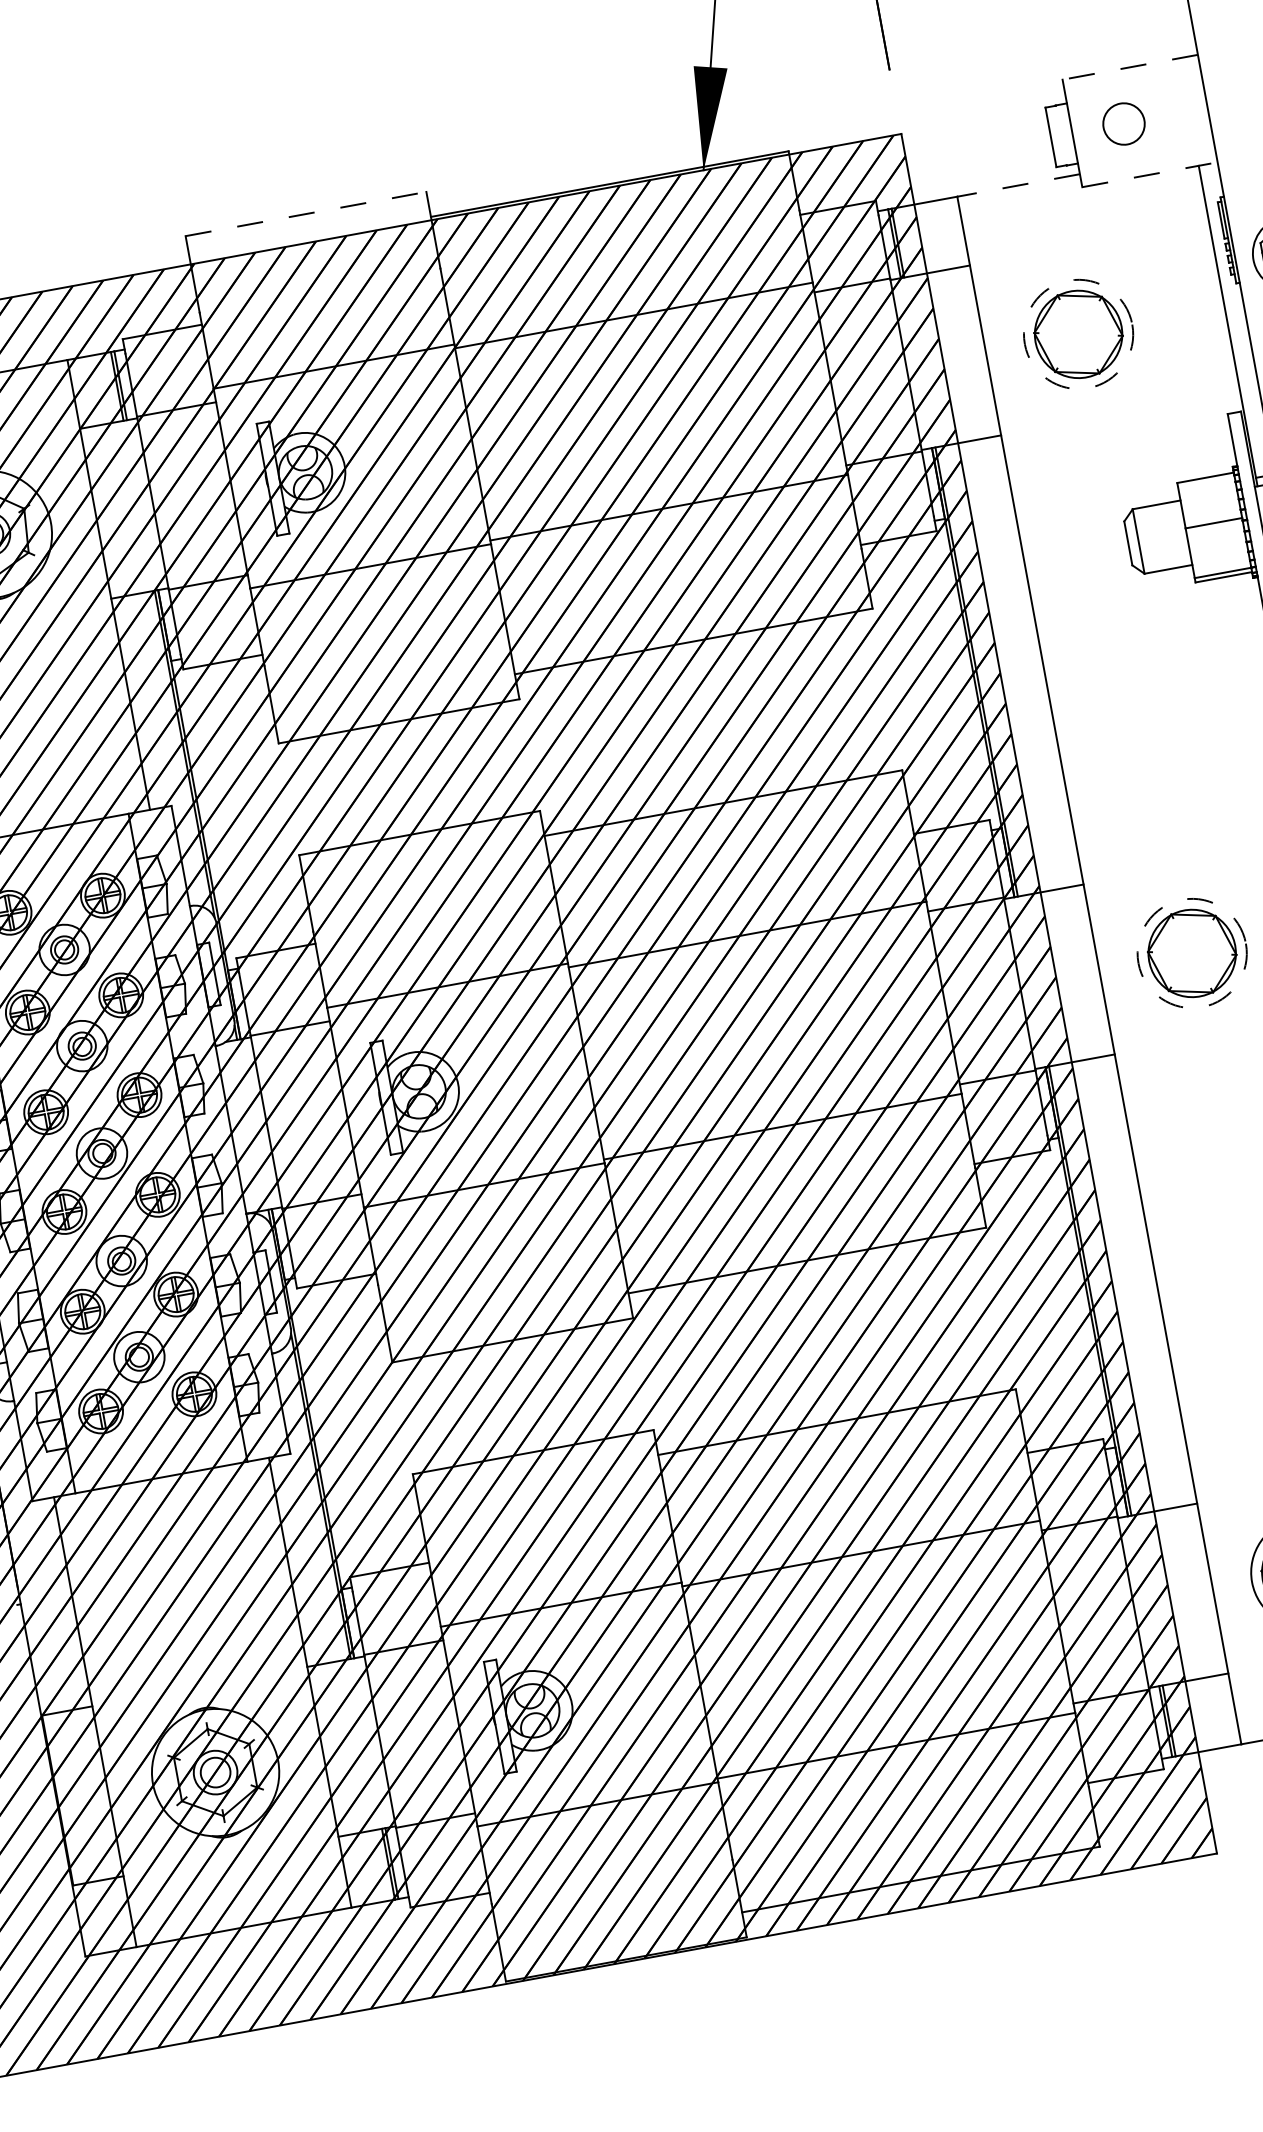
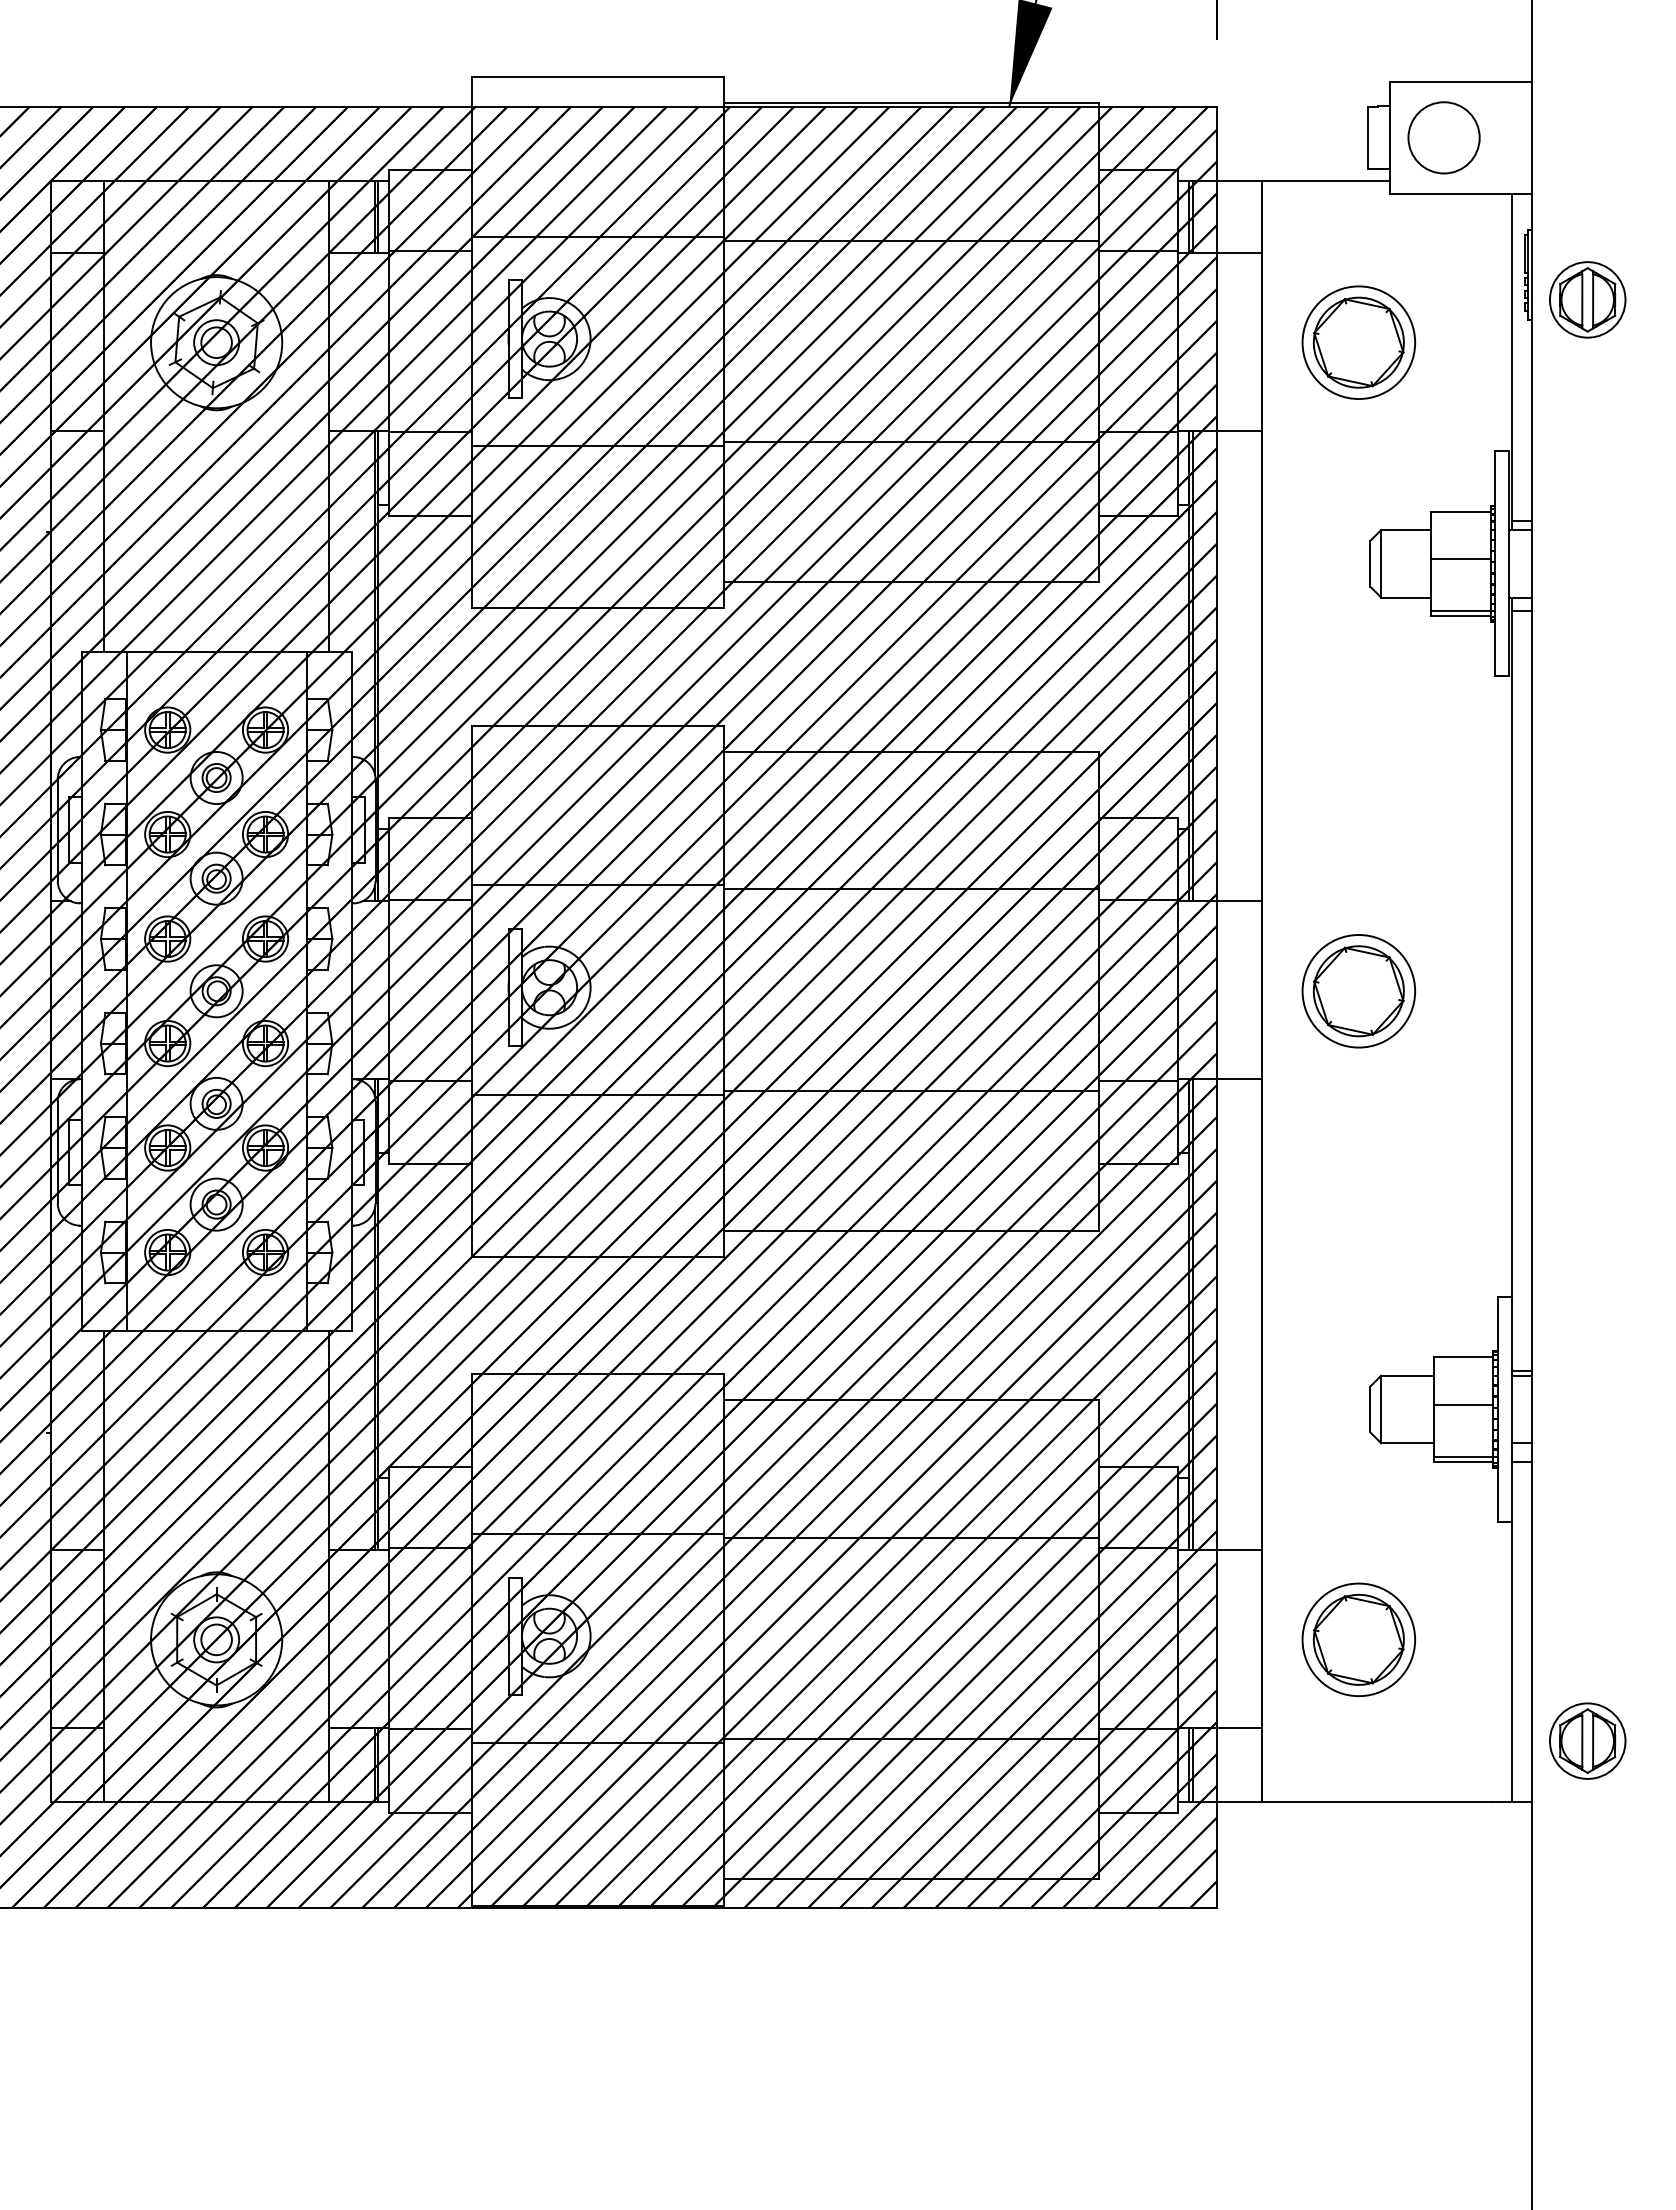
line: (1129, 67) -> (1460, 81), dashed -> solid
circle: (1123, 123) -> (1443, 137), size x1.67
line: (1149, 175) -> (1460, 194), dashed -> solid
line: (1018, 185) -> (1325, 180), dashed -> solid
line: (306, 213) -> (598, 76), dashed -> solid
circle: (1078, 334) -> (1358, 342), dashed -> solid
circle: (1191, 953) -> (1358, 991), dashed -> solid

